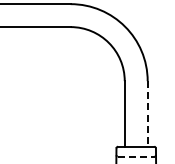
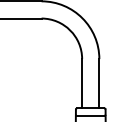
line: (147, 113) -> (99, 83), dashed -> solid
line: (136, 156) -> (90, 115), dashed -> solid

